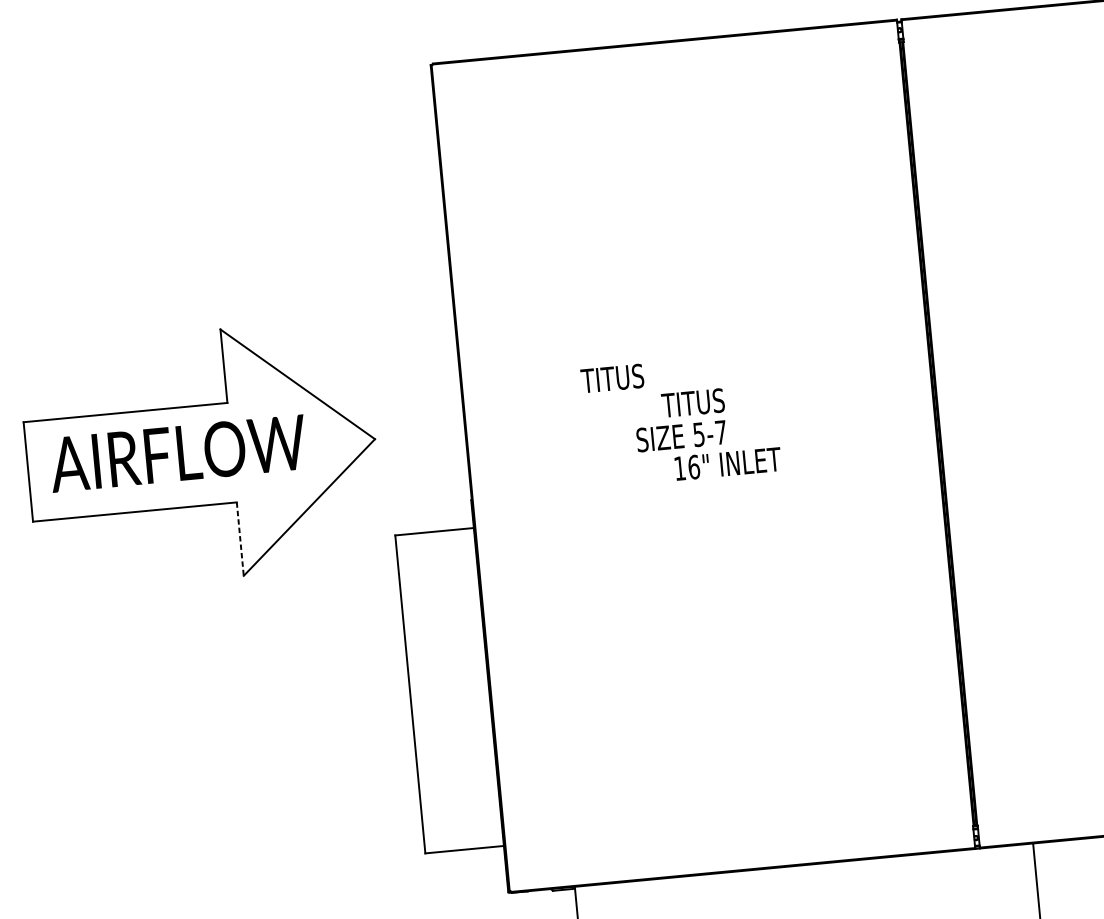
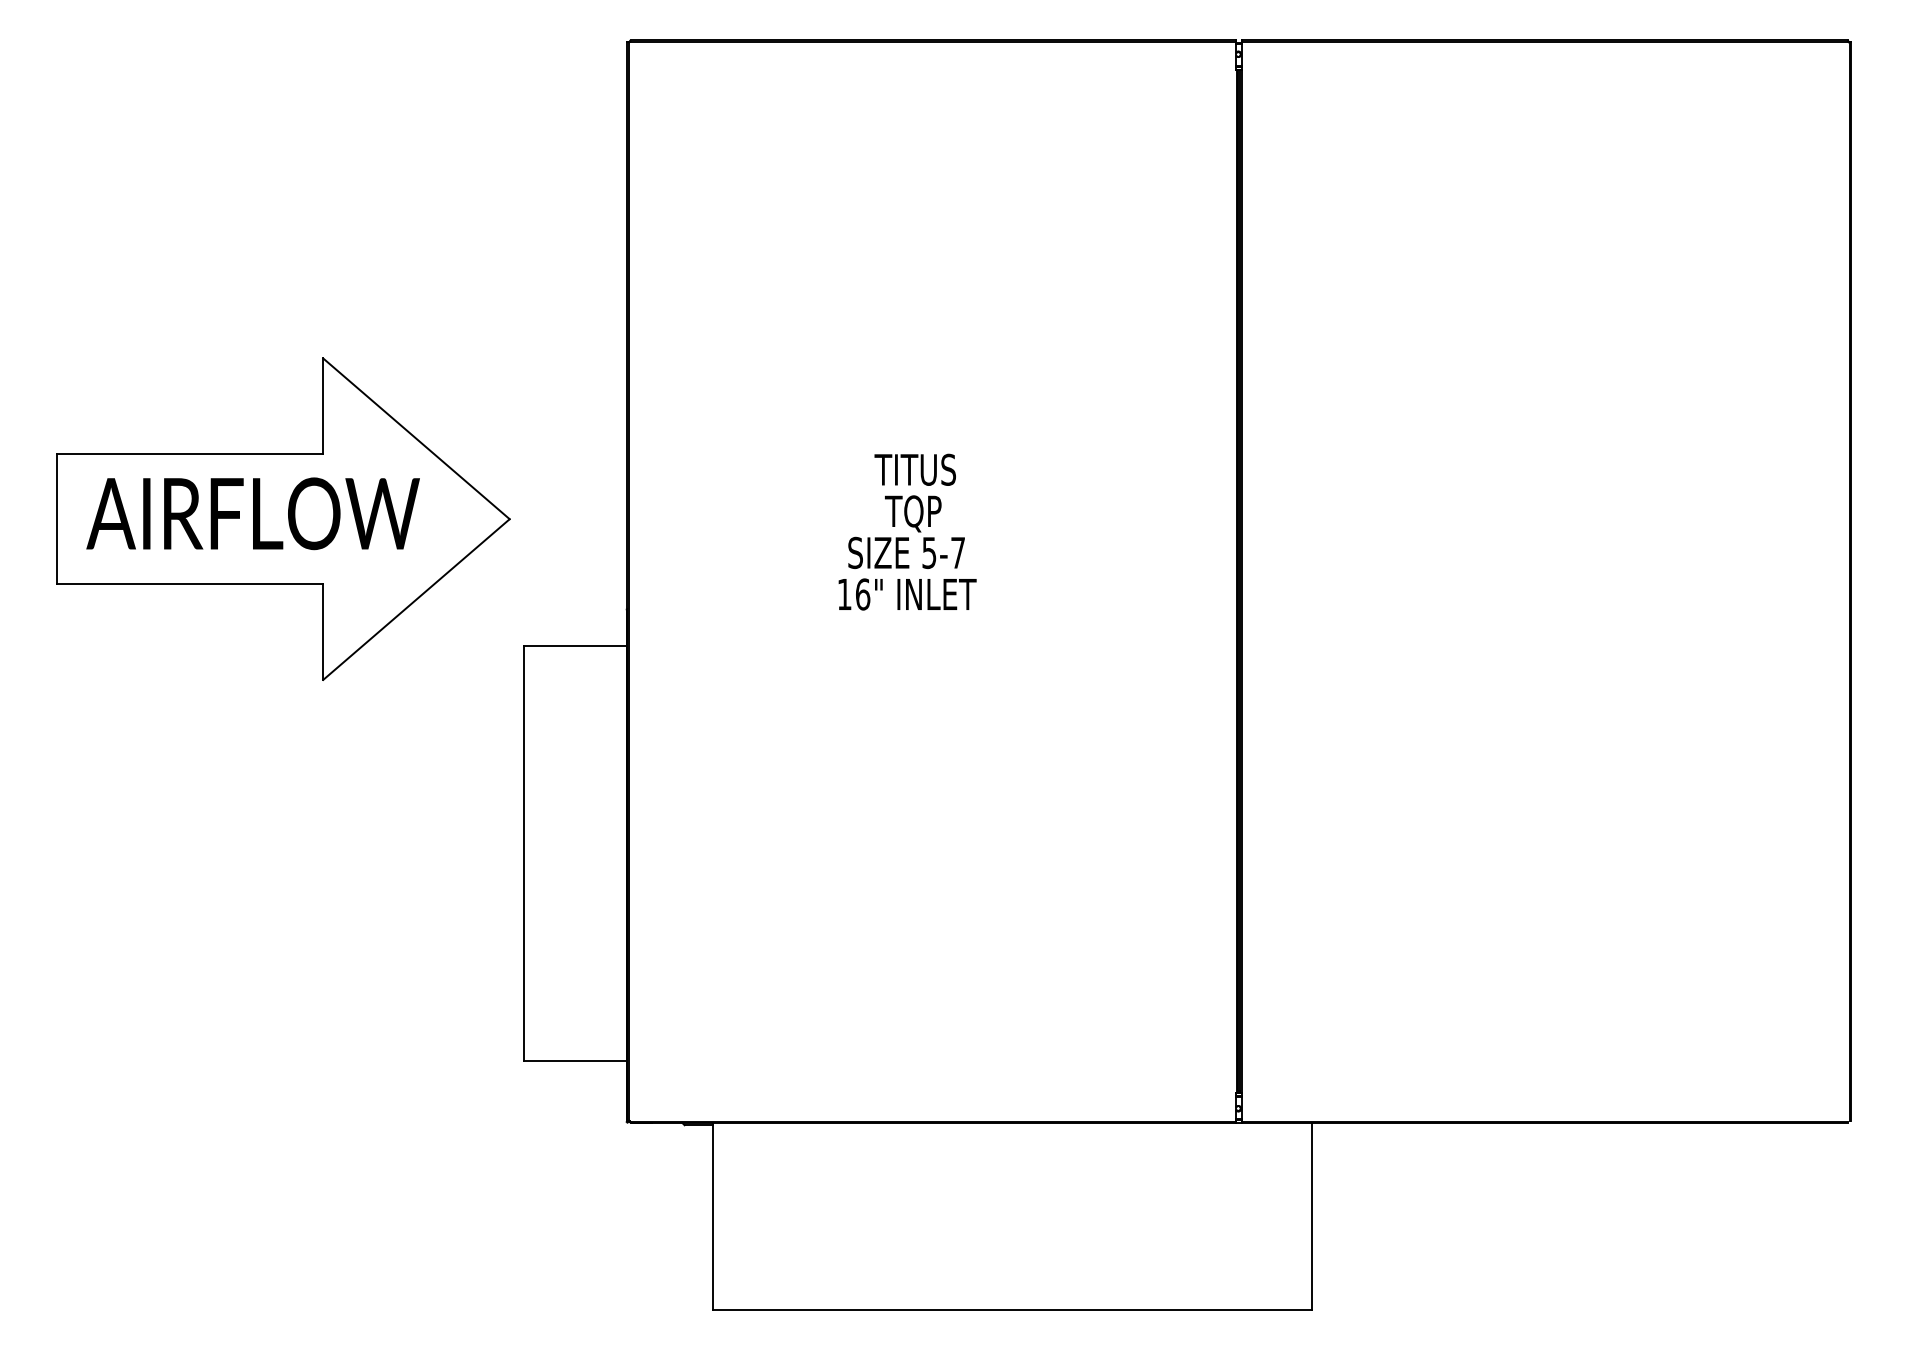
text: (611, 378) -> (914, 469), moved
text: (700, 403) -> (935, 513), TITUS -> TQP
text: (728, 464) -> (907, 594), moved
line: (240, 539) -> (323, 632), dashed -> solid

